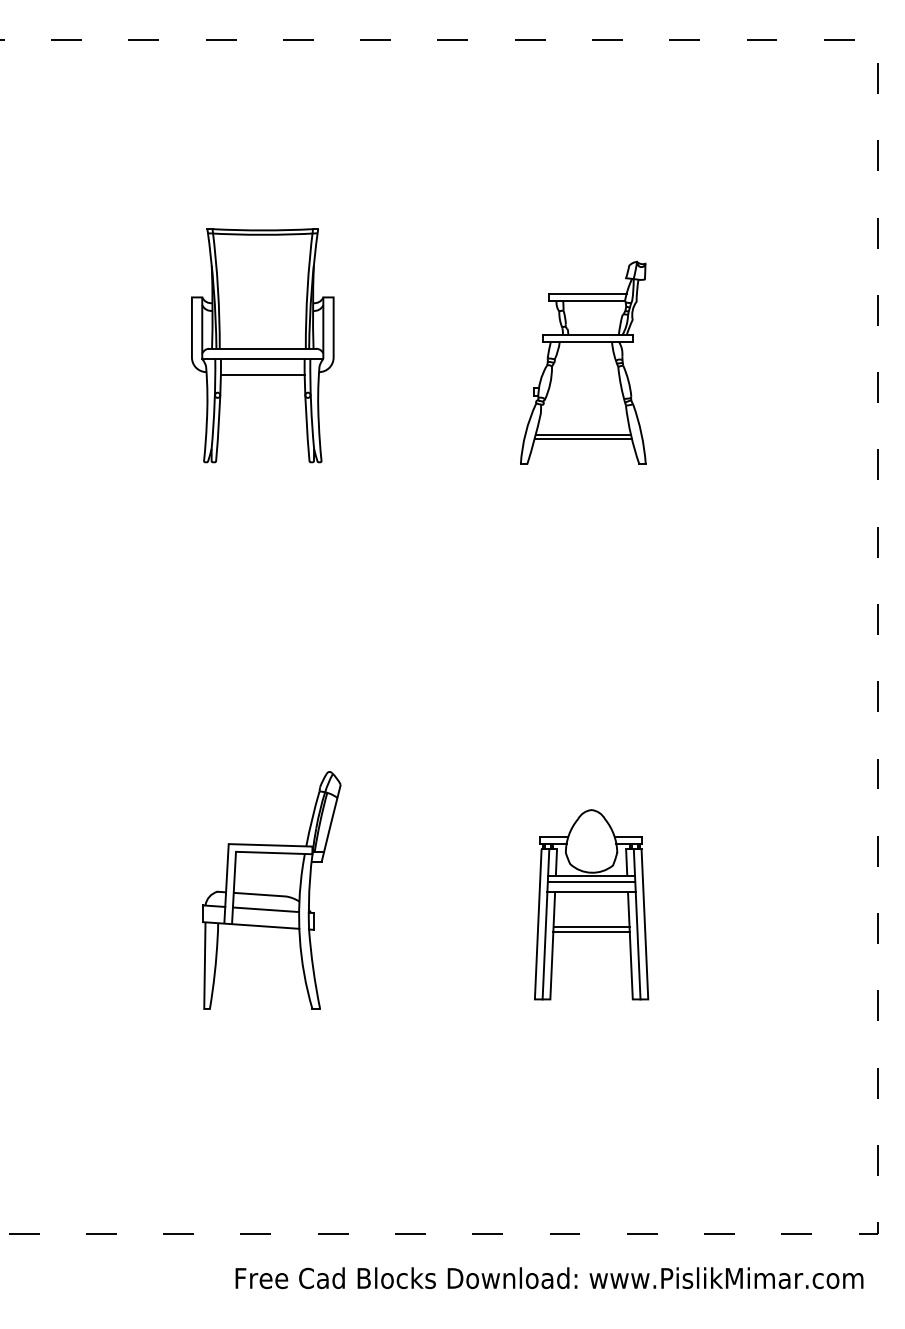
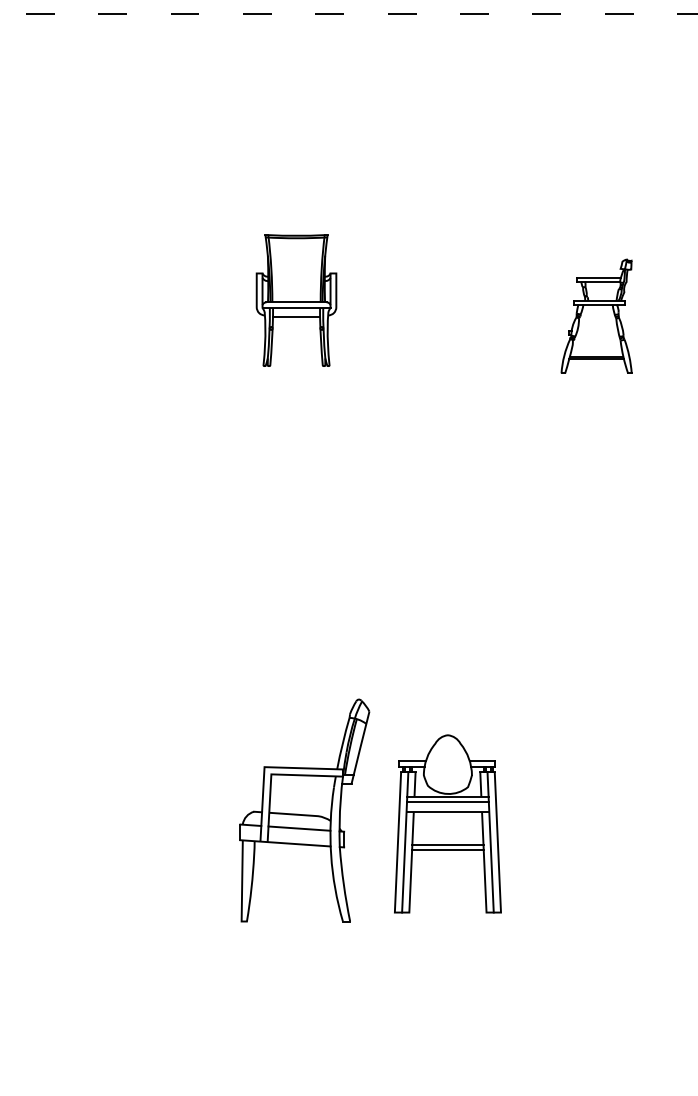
part: (262, 345) -> (296, 300), size x0.6
part: (583, 362) -> (596, 316), size x0.6
part: (591, 904) -> (447, 823), moved

